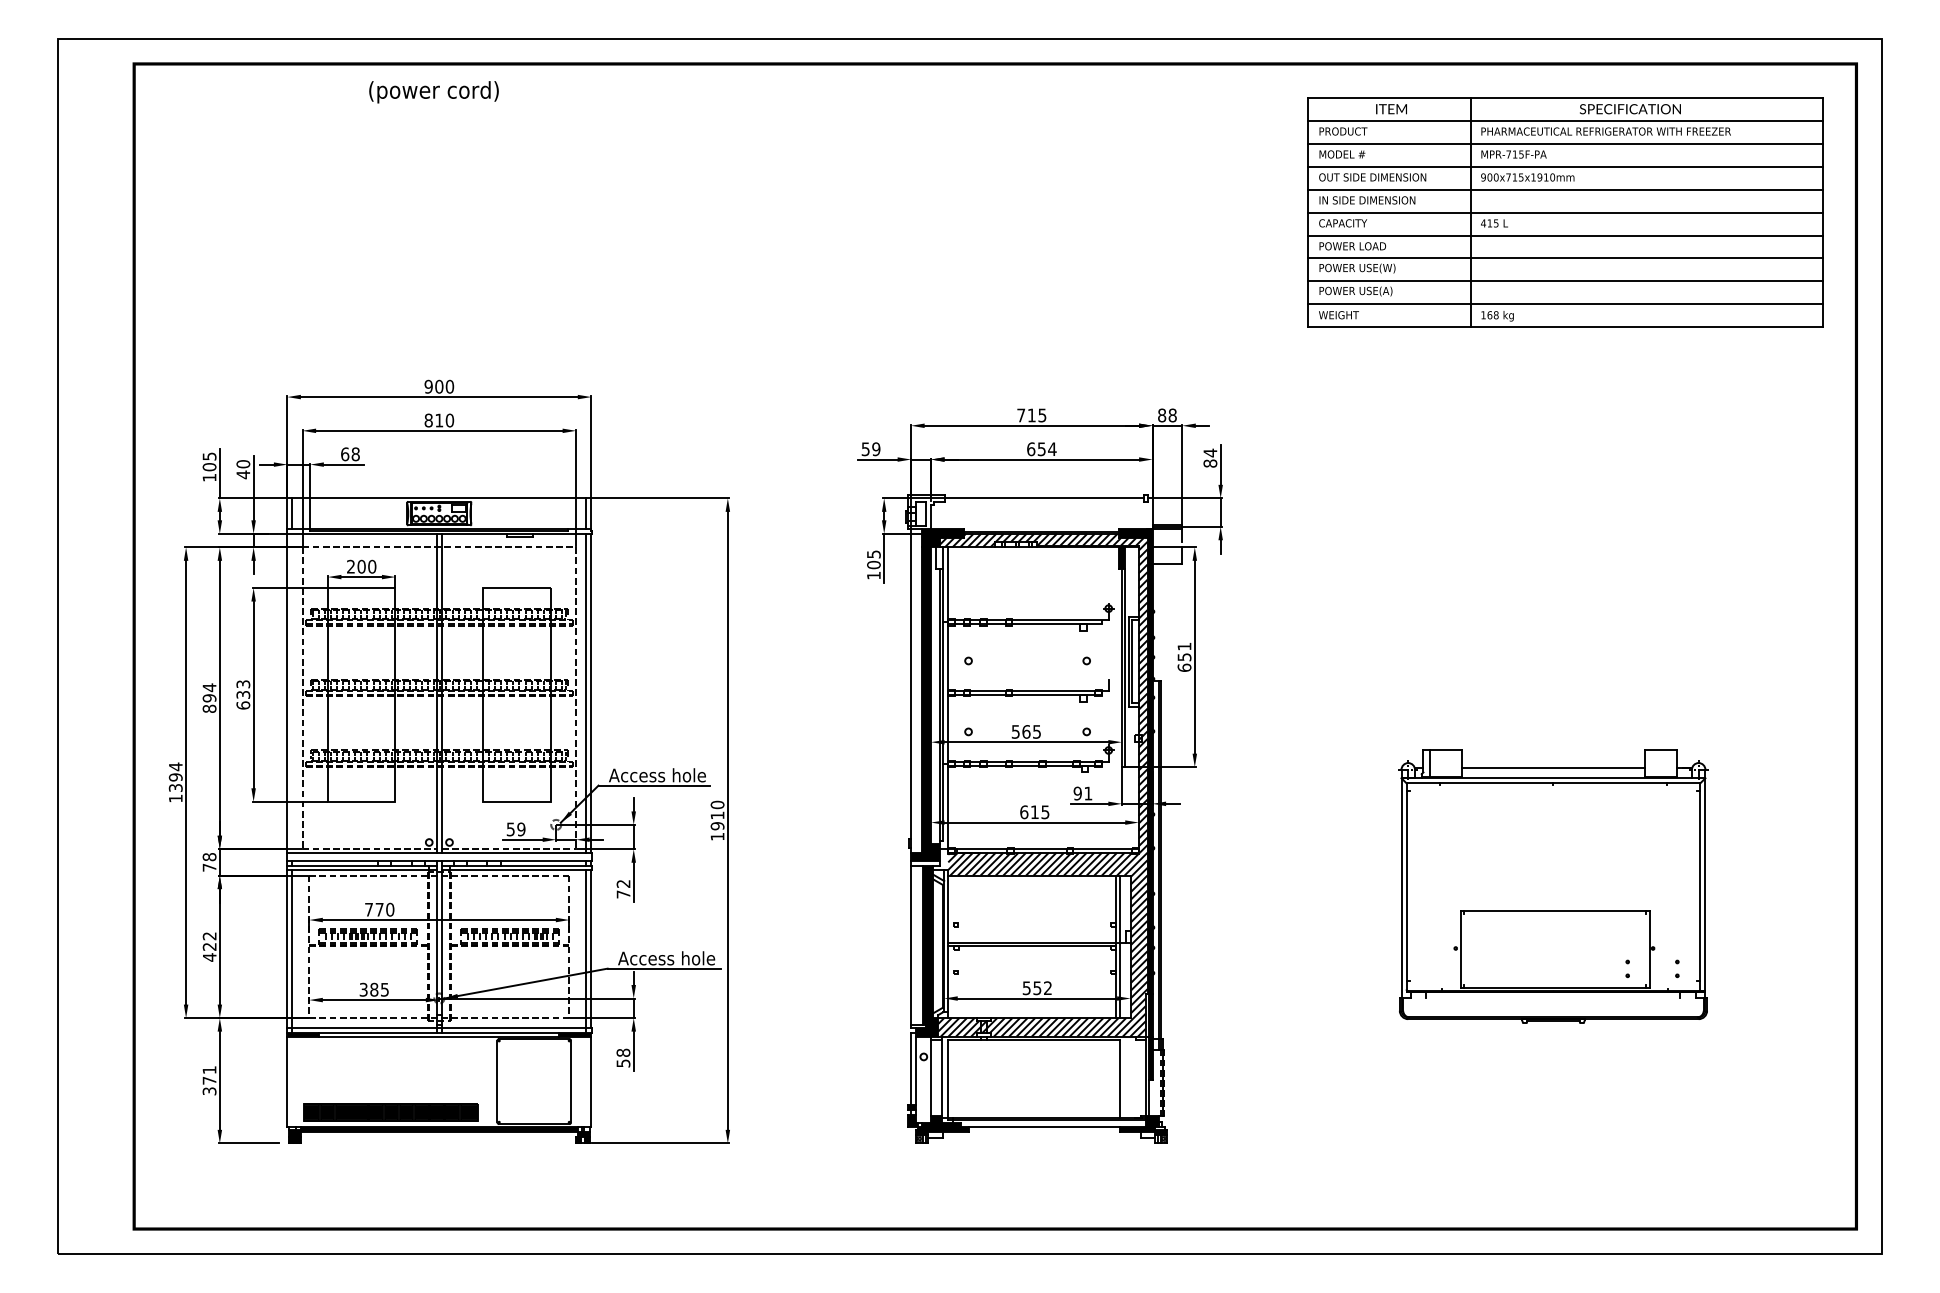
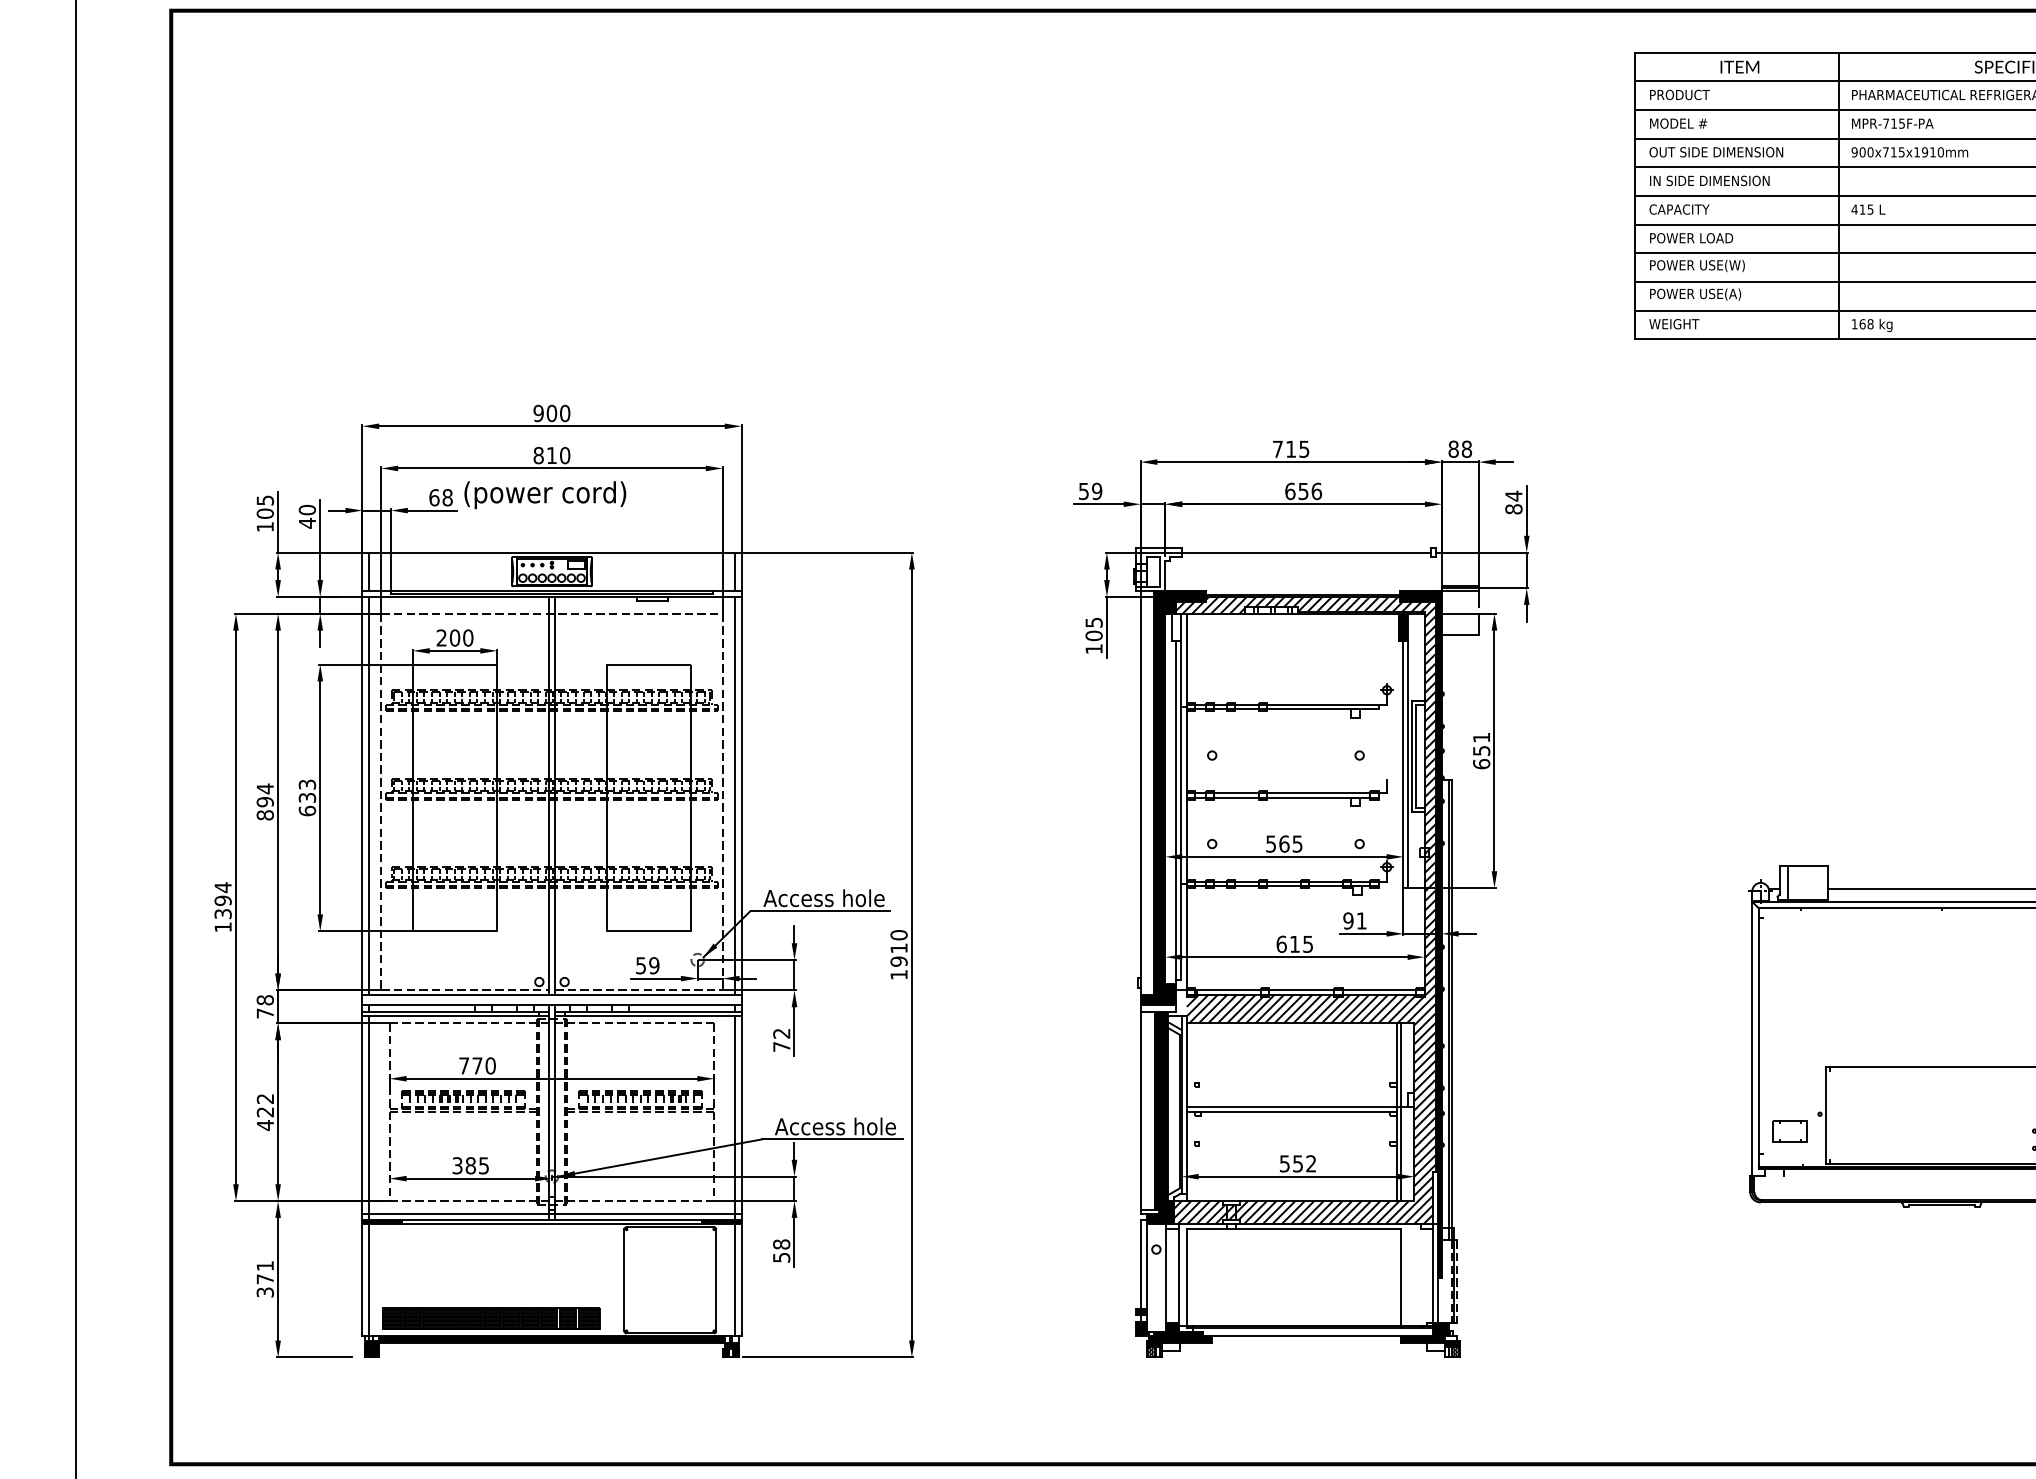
text: (433, 92) -> (544, 495), moved
text: (1052, 449) -> (1316, 491), 654 -> 656
line: (292, 692) -> (368, 794), added
part: (1431, 962) -> (1789, 1131), added
line: (586, 1081) -> (735, 1280), added
line: (292, 1082) -> (368, 1281), added

